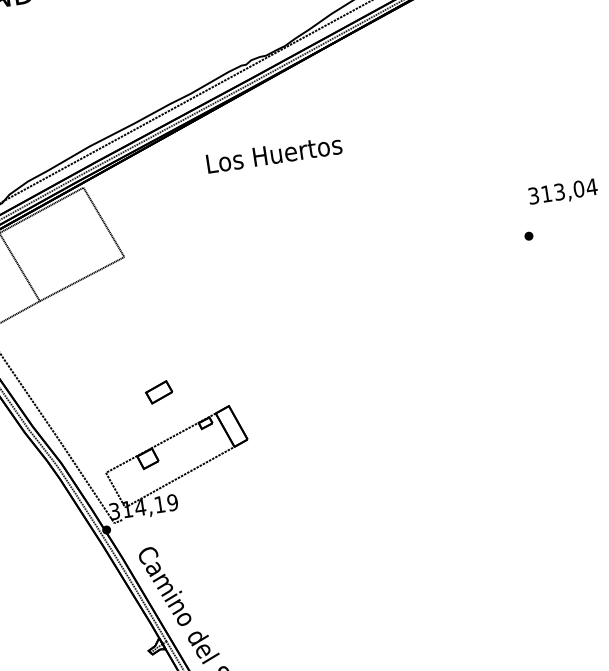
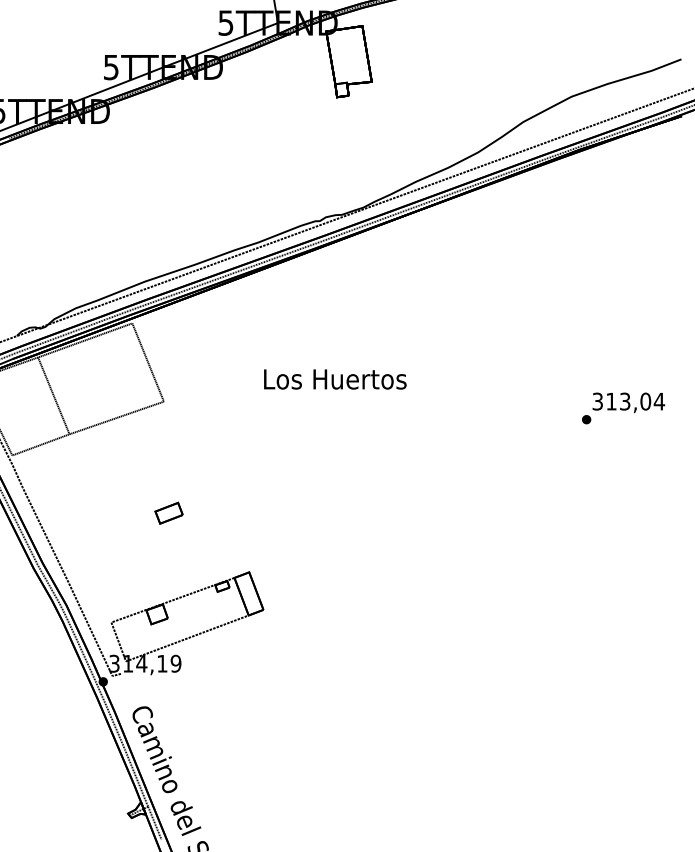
text: (274, 154) -> (335, 379), moved
part: (528, 236) -> (586, 419), moved
part: (158, 391) -> (168, 512), moved

